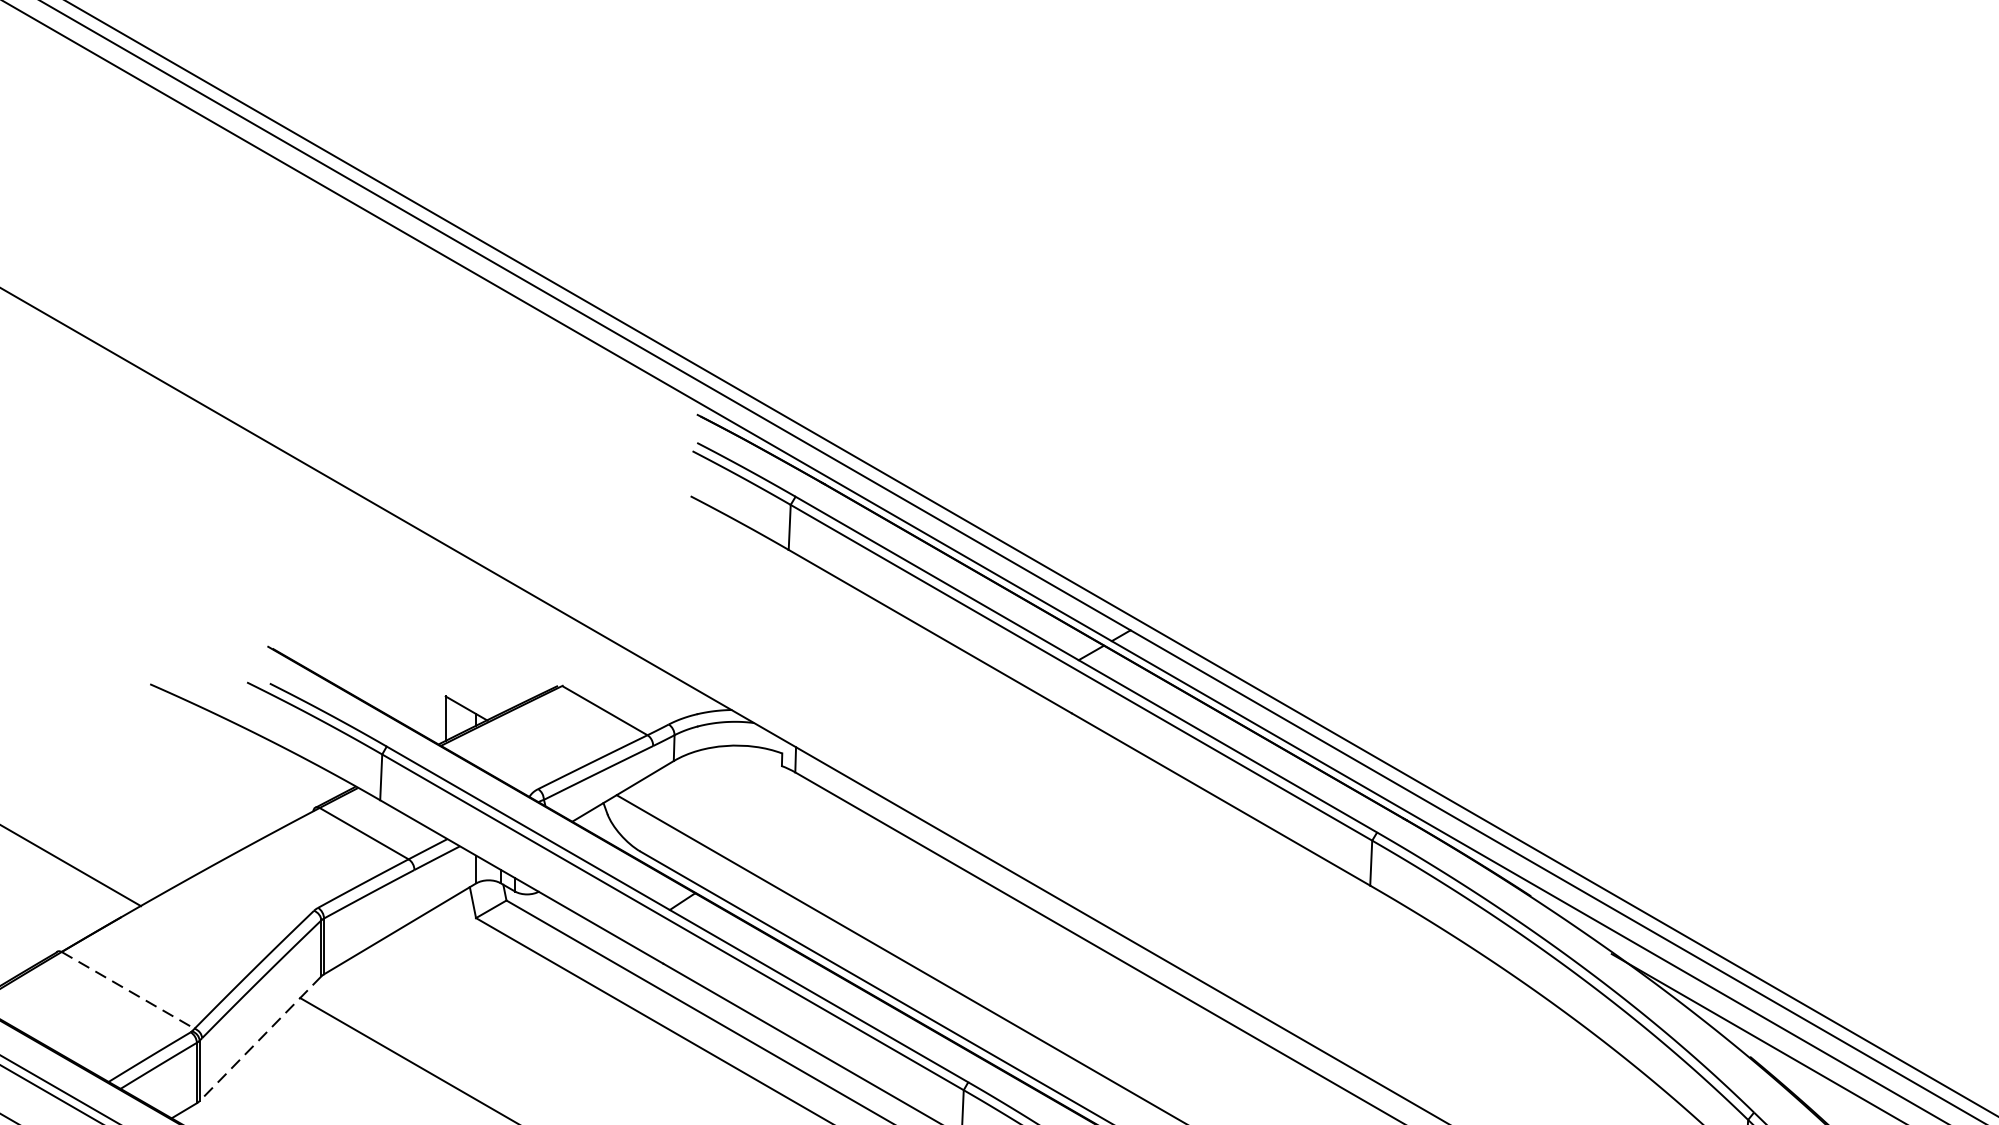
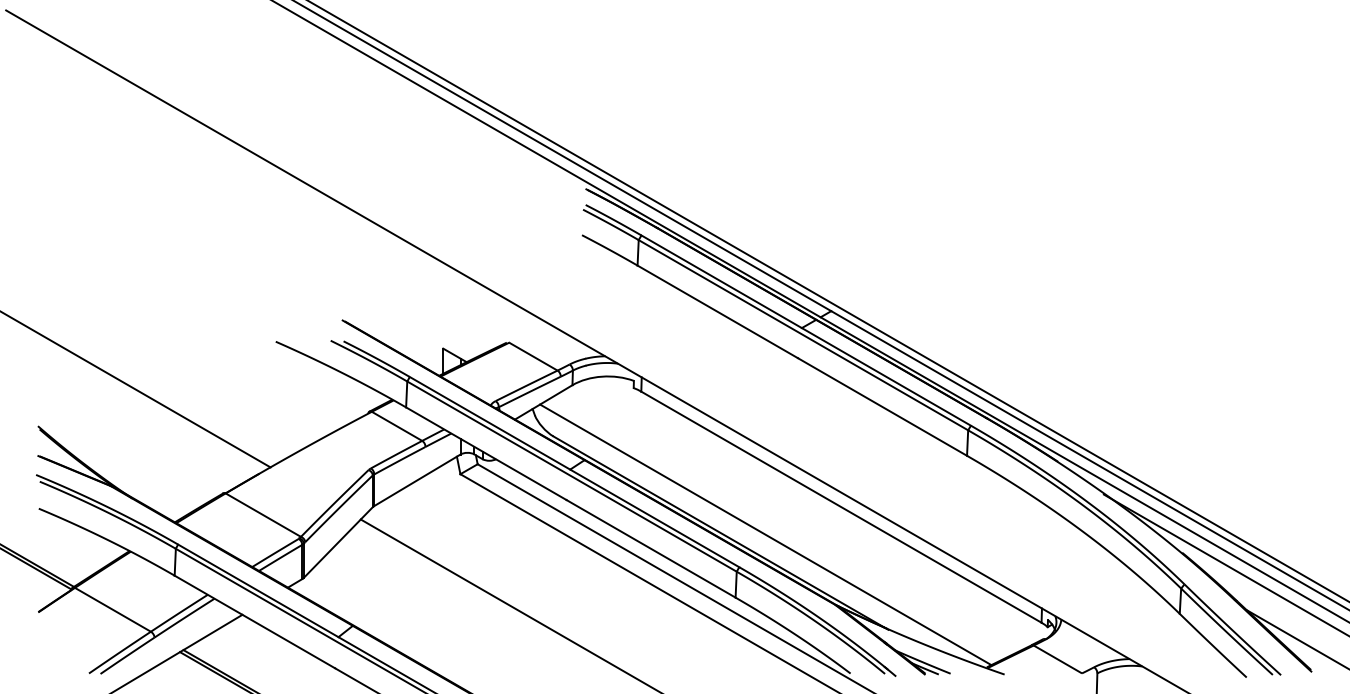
line: (128, 990) -> (263, 515), dashed -> solid
line: (259, 1038) -> (337, 542), dashed -> solid

